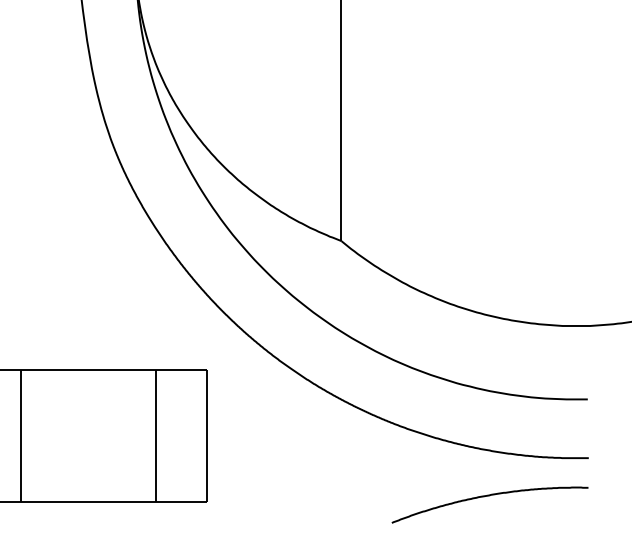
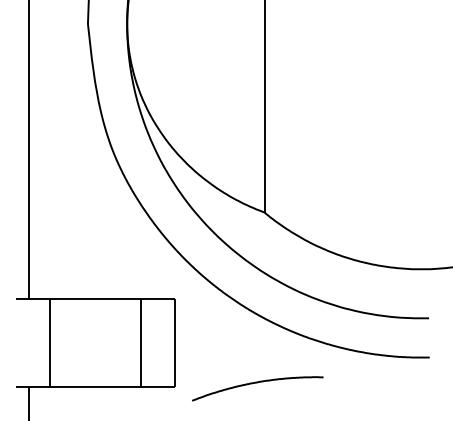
part: (489, 504) -> (257, 388), moved

